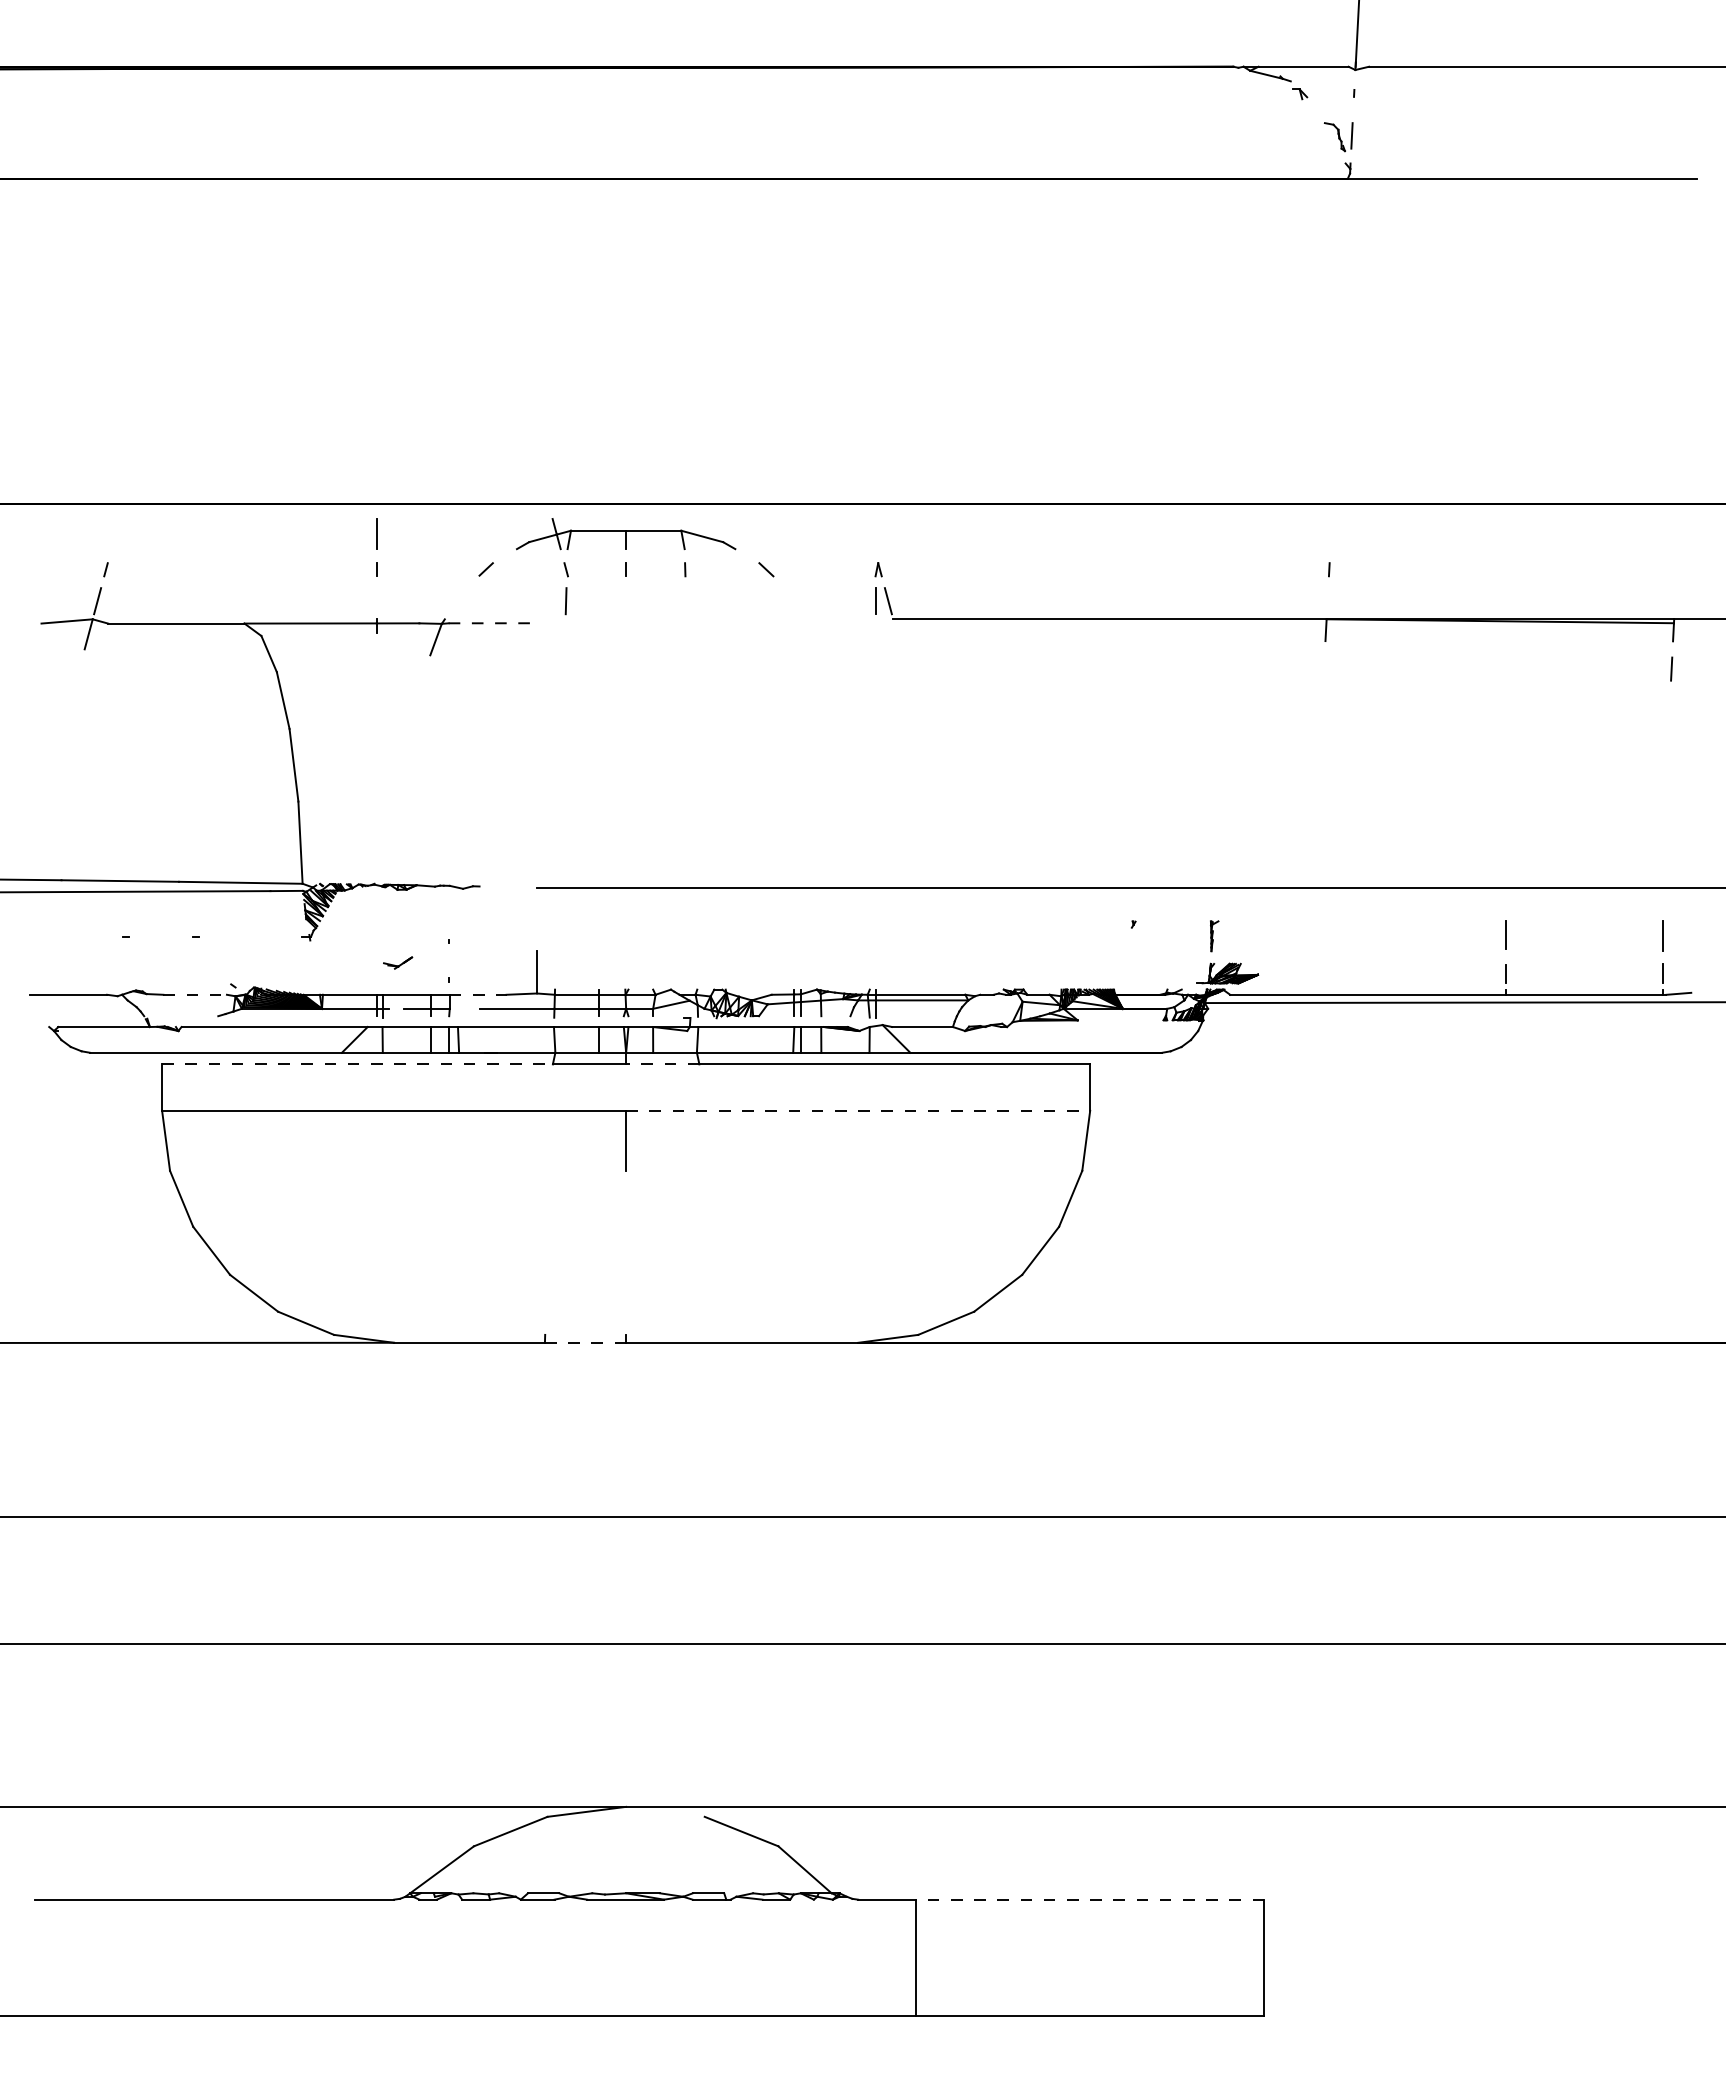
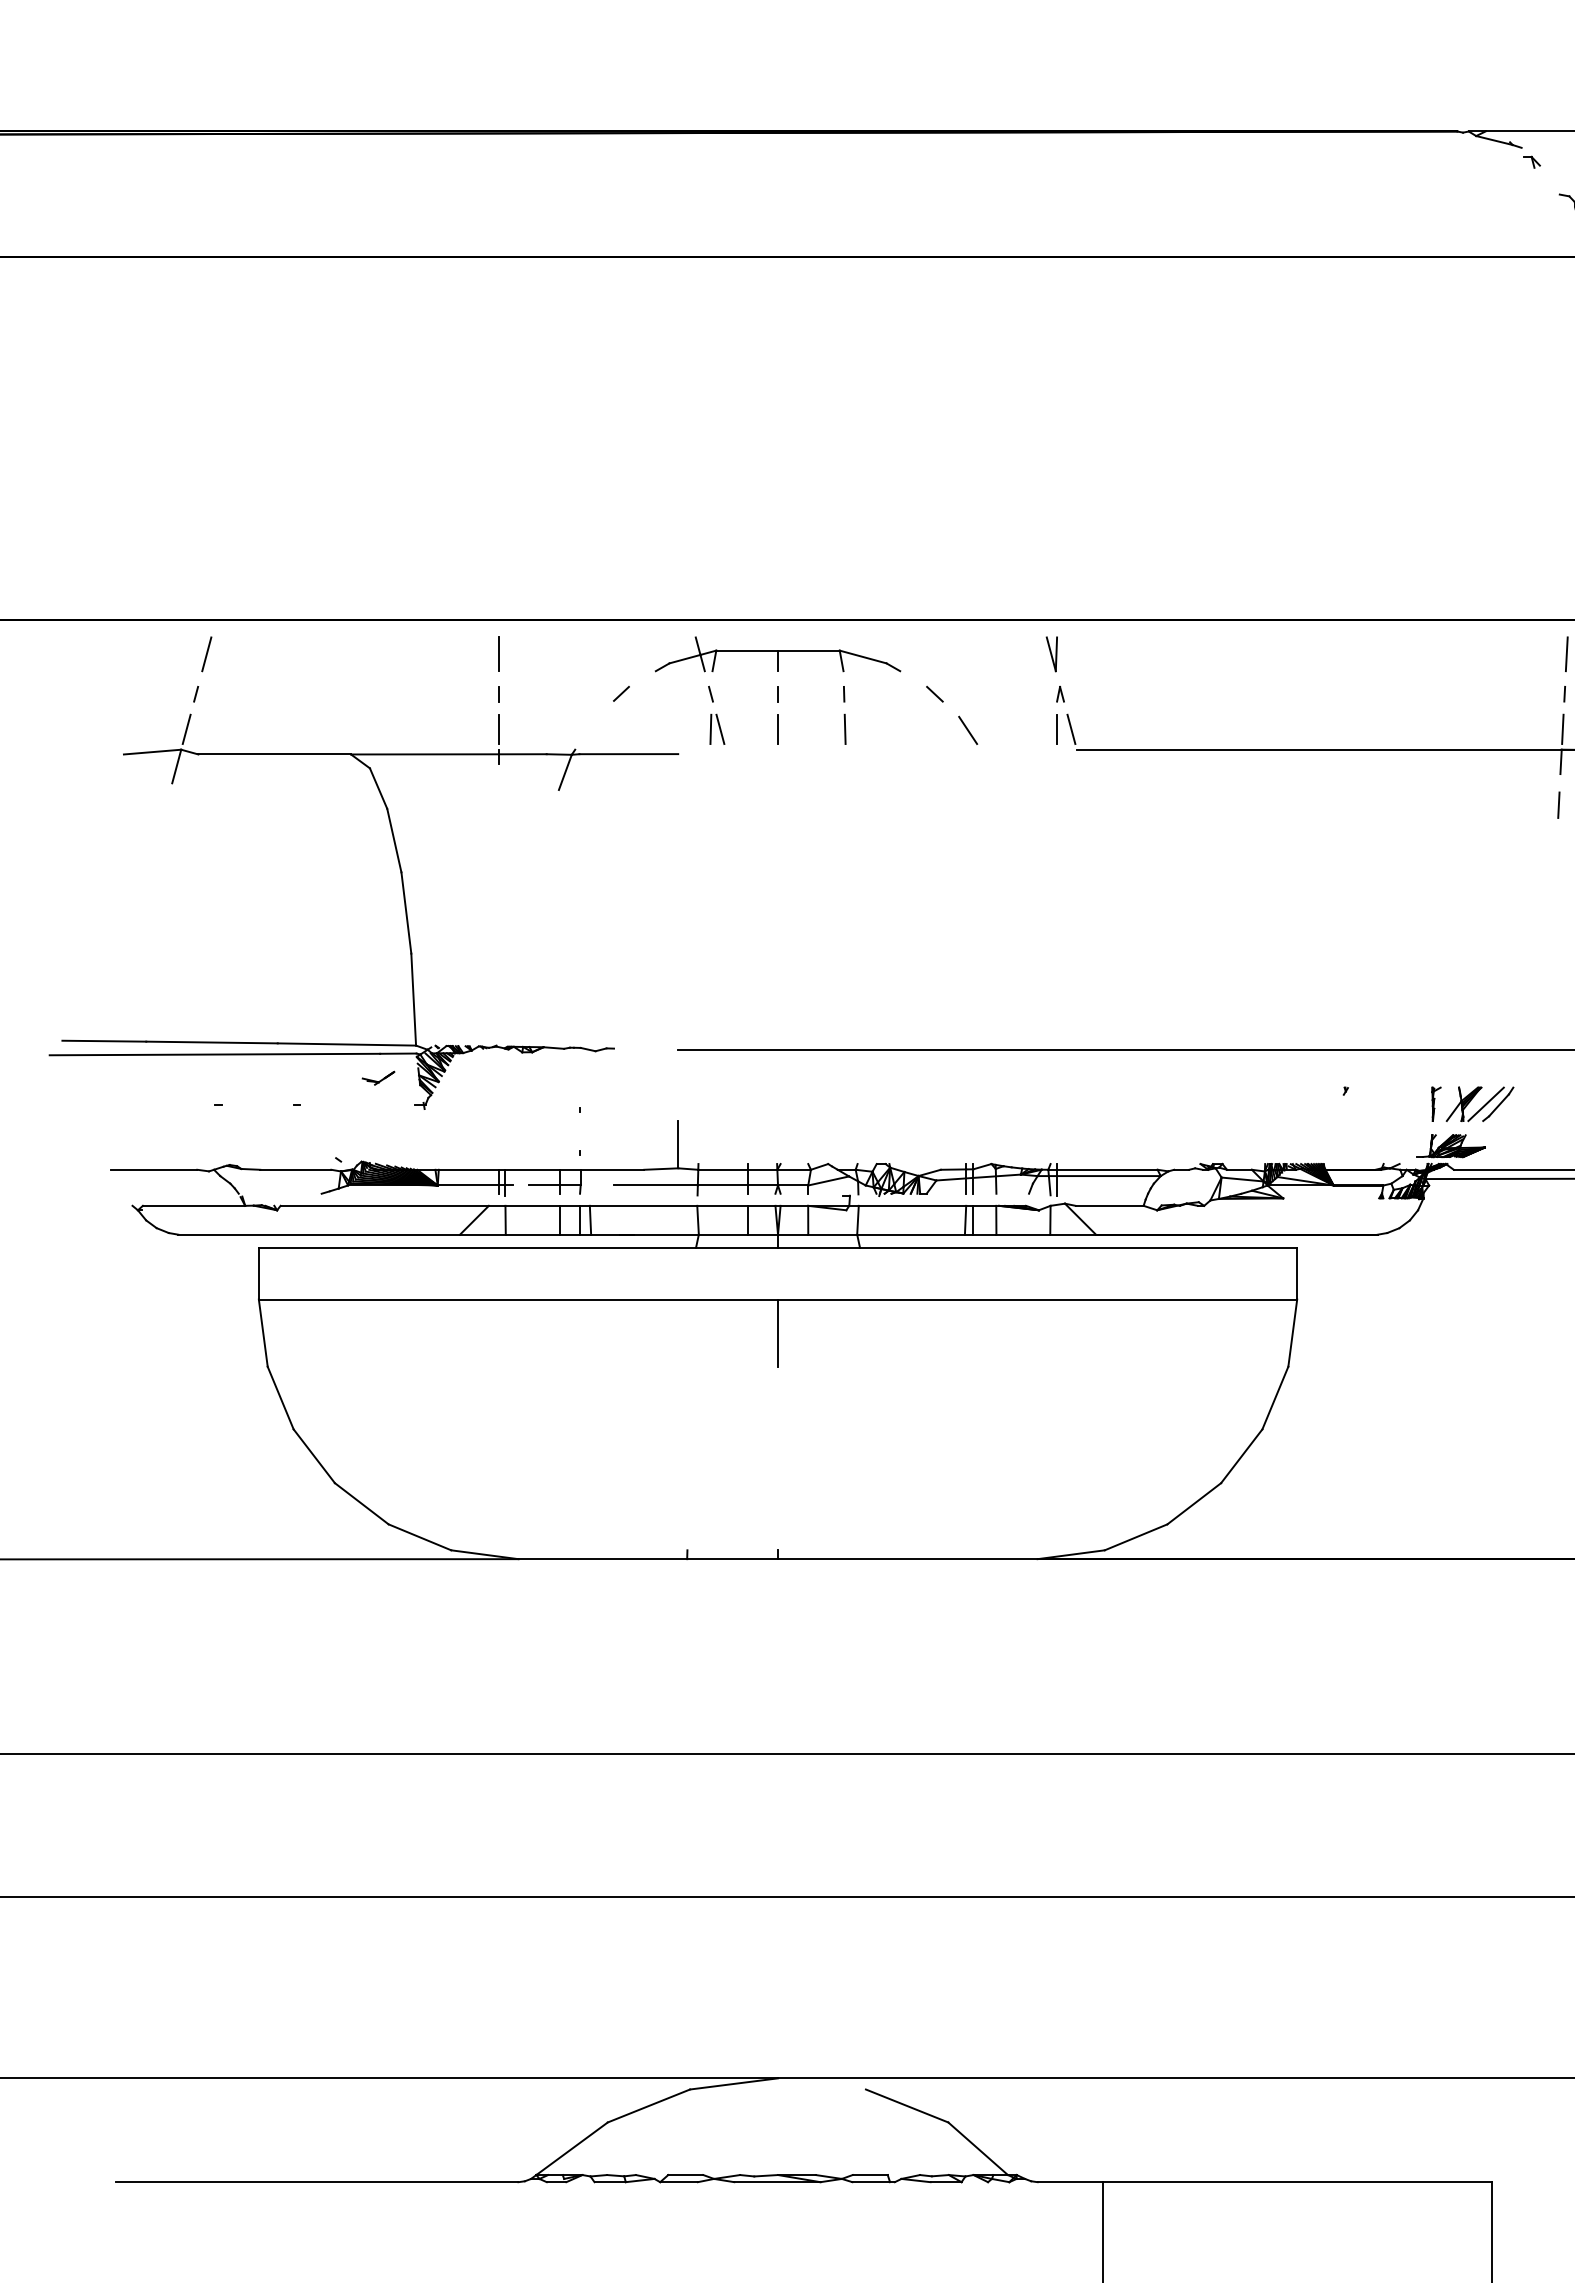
line: (115, 533) -> (206, 653), added
line: (1330, 533) -> (1566, 653), added
part: (870, 534) -> (1051, 654), added
line: (625, 600) -> (777, 728), added
line: (376, 601) -> (498, 729), added
line: (574, 601) -> (720, 729), added
line: (685, 601) -> (844, 729), added
line: (1327, 601) -> (1562, 729), added
line: (796, 602) -> (968, 730), added
line: (493, 623) -> (629, 754), dashed -> solid
line: (1323, 668) -> (1558, 804), added
part: (1253, 936) -> (1479, 1104), added
part: (398, 962) -> (379, 1077), moved
line: (195, 994) -> (296, 1169), dashed -> solid
line: (478, 994) -> (612, 1169), dashed -> solid
line: (358, 1064) -> (478, 1247), dashed -> solid
line: (662, 1064) -> (818, 1247), dashed -> solid
line: (858, 1110) -> (1037, 1299), dashed -> solid
line: (585, 1342) -> (732, 1558), dashed -> solid
line: (1089, 1899) -> (1296, 2181), dashed -> solid

